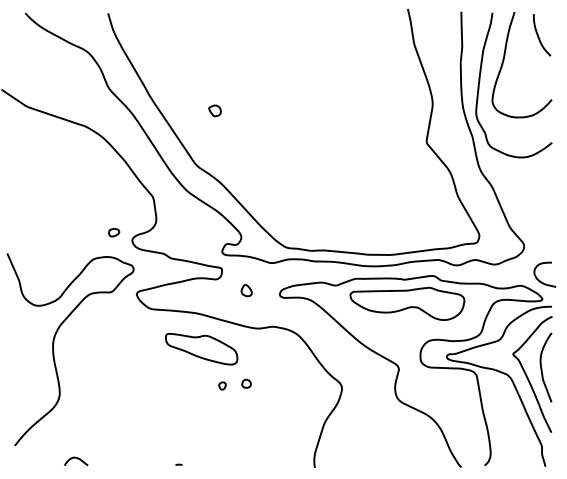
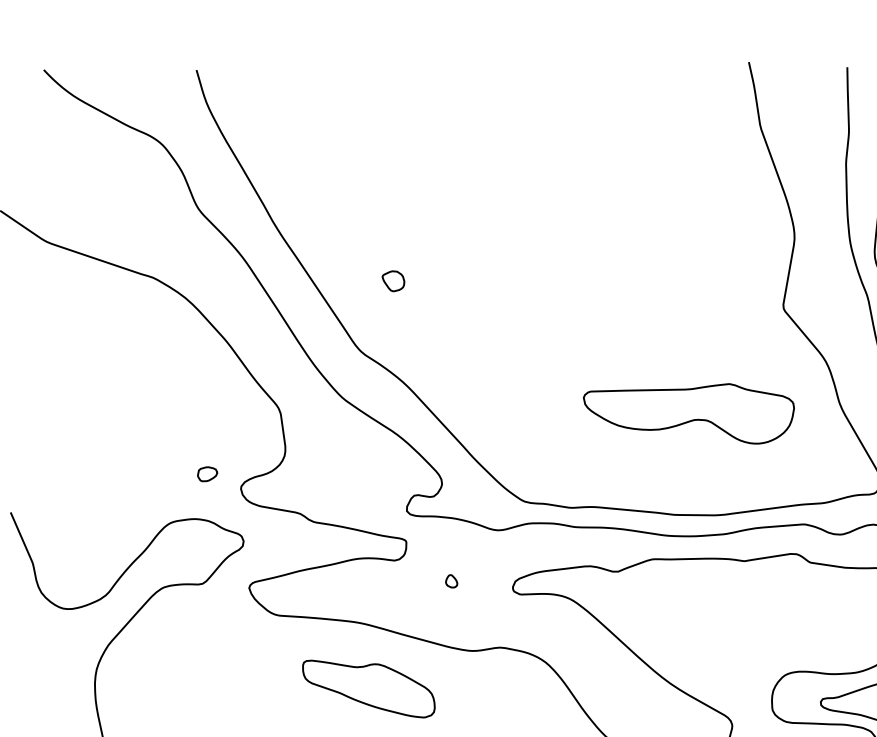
part: (214, 110) -> (392, 280), moved
part: (246, 290) -> (451, 580), size x0.6
part: (407, 303) -> (689, 413), moved

